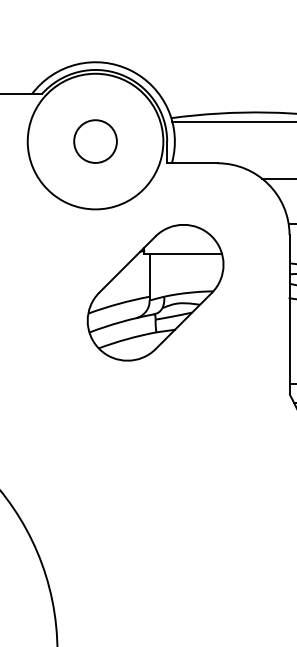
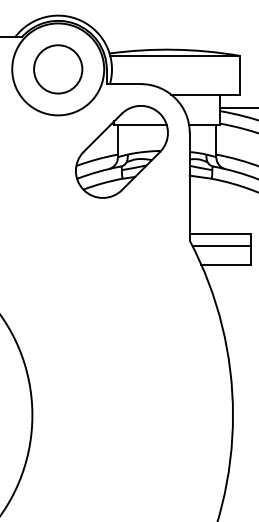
circle: (95, 141) -> (58, 69), size x1.67
part: (154, 292) -> (121, 151), moved

